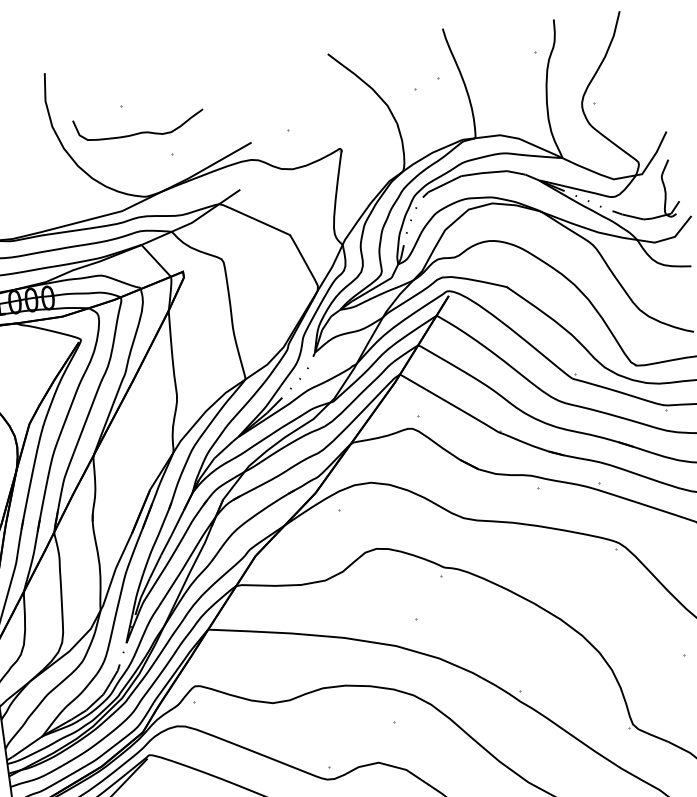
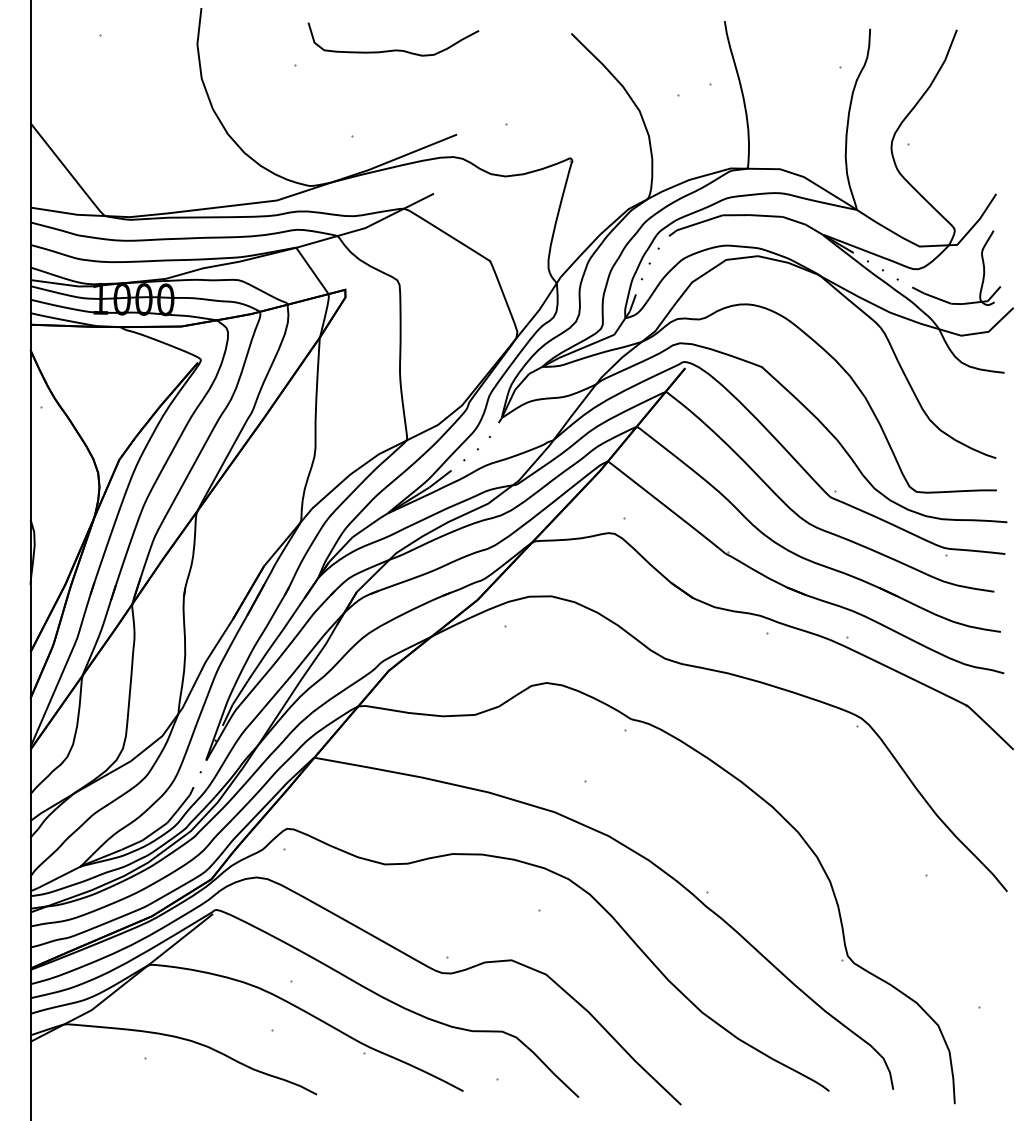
curve: (140, 132) -> (393, 49), moved

